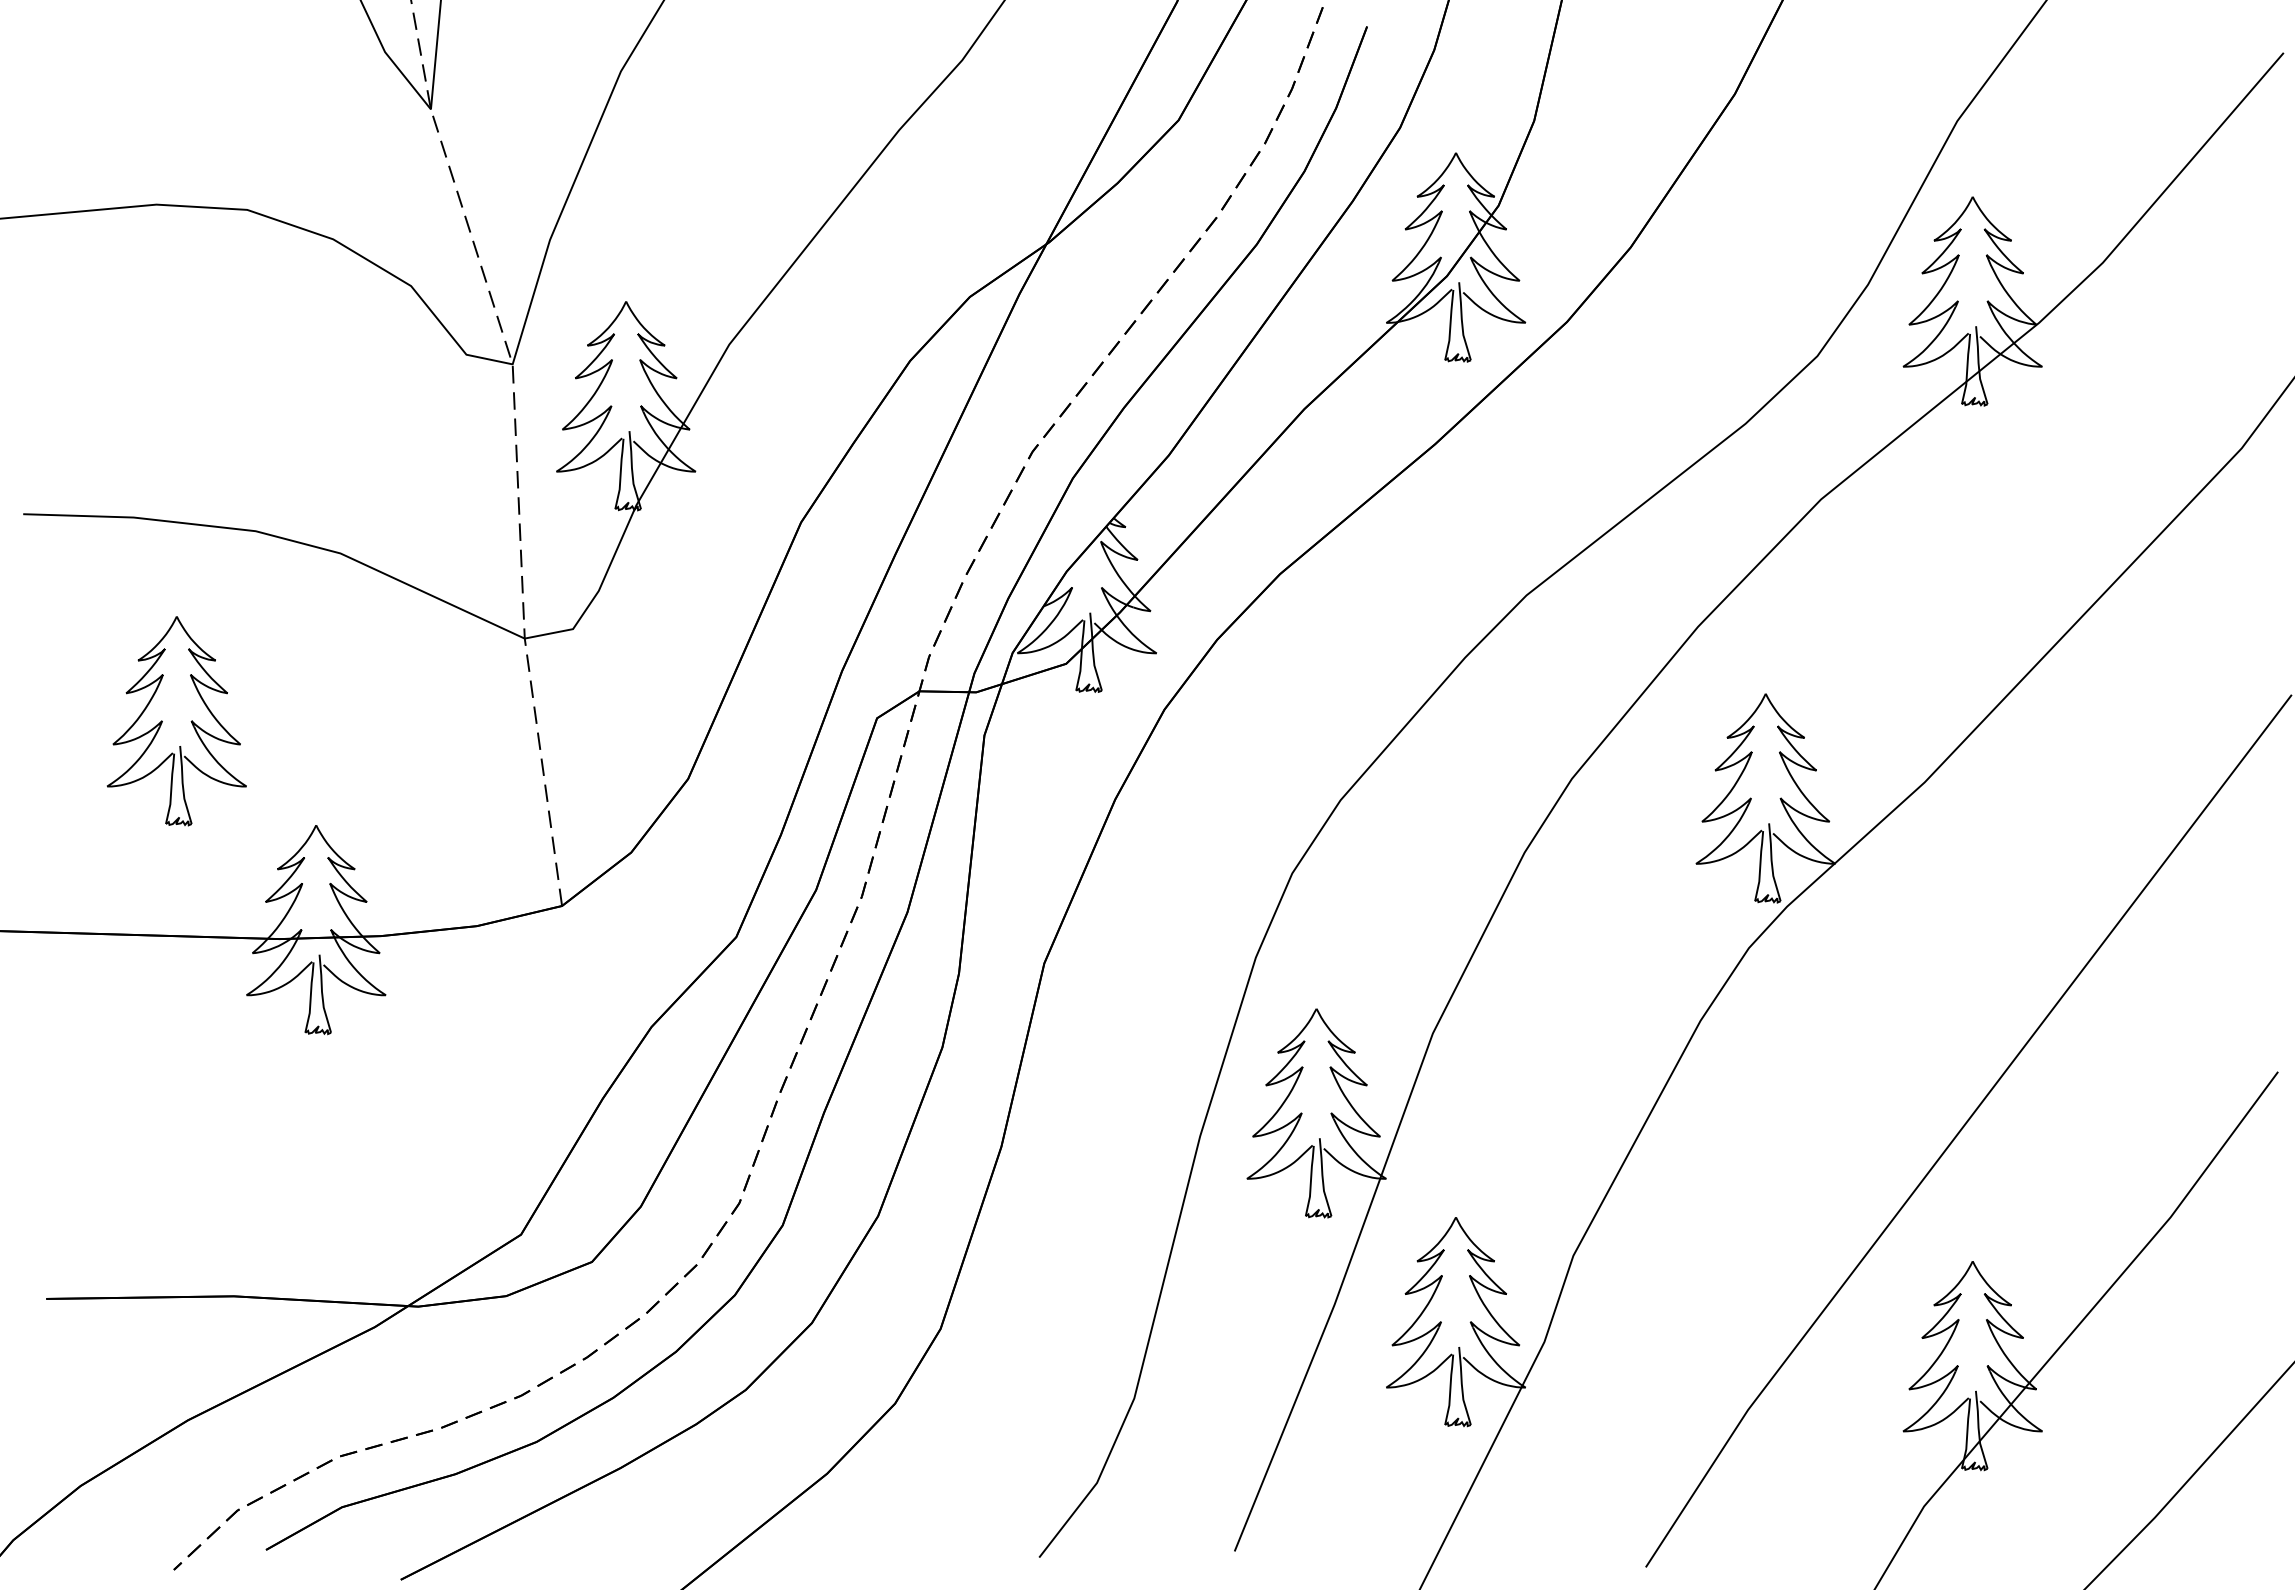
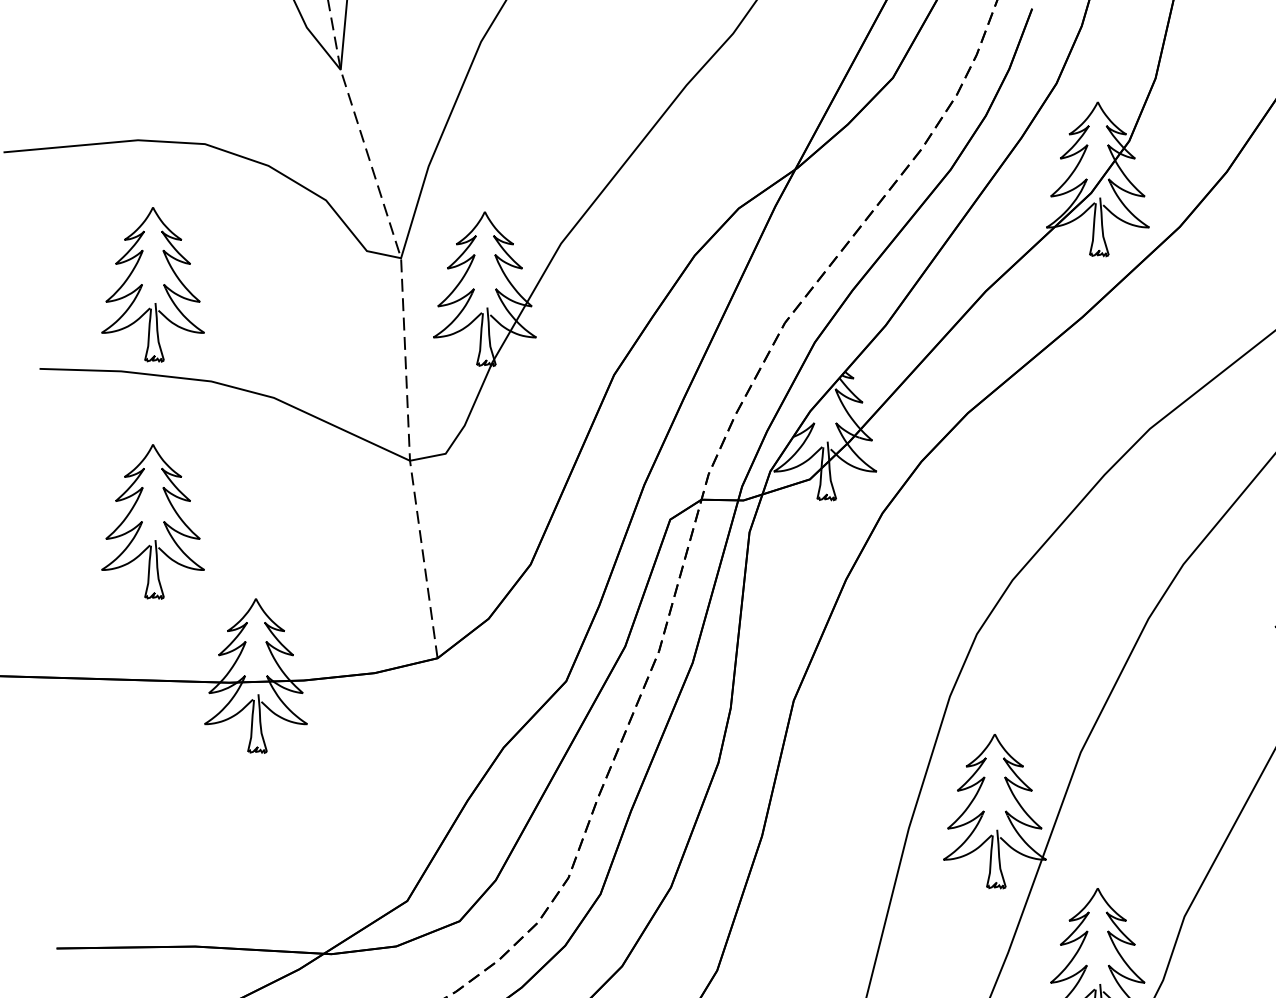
part: (162, 400) -> (142, 284), added

